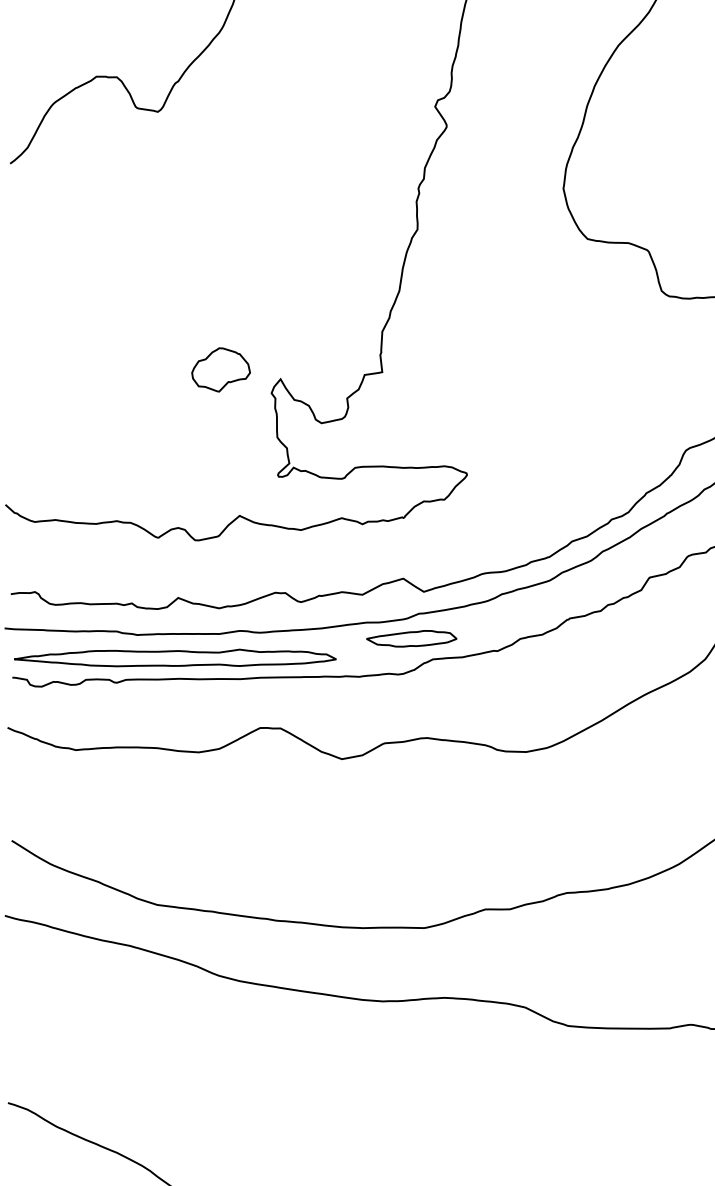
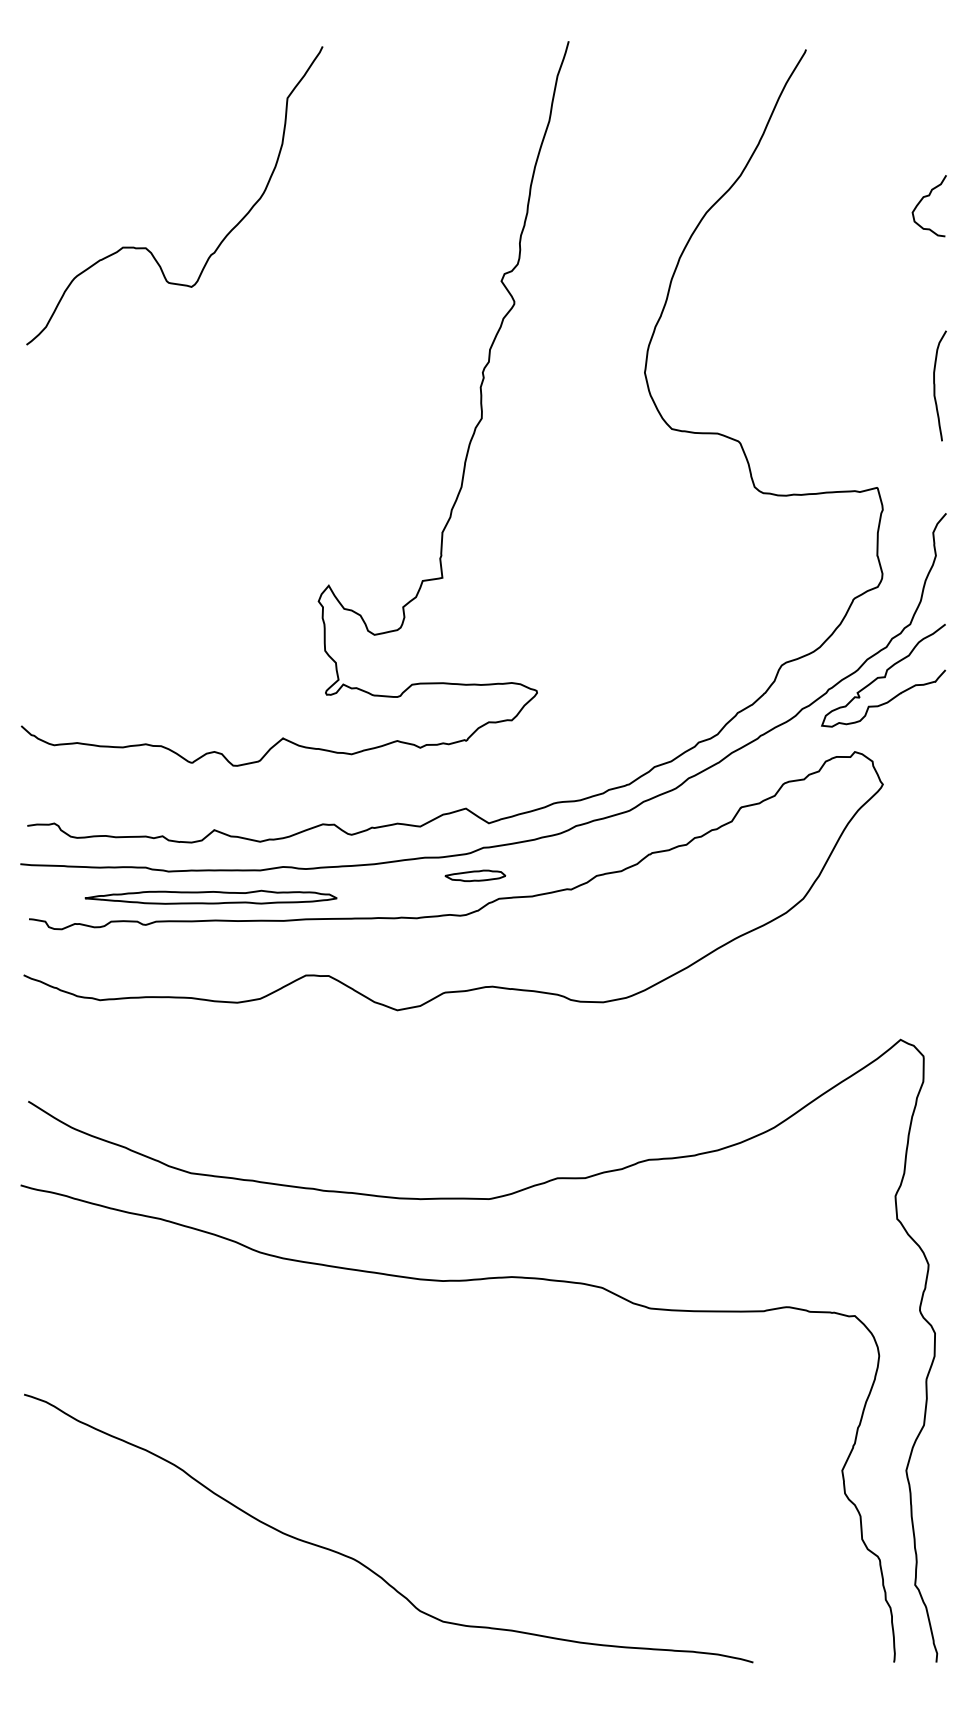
part: (221, 370) -> (262, 575), removed
part: (411, 638) -> (475, 875), size x0.6
part: (174, 658) -> (210, 897), size x0.7

